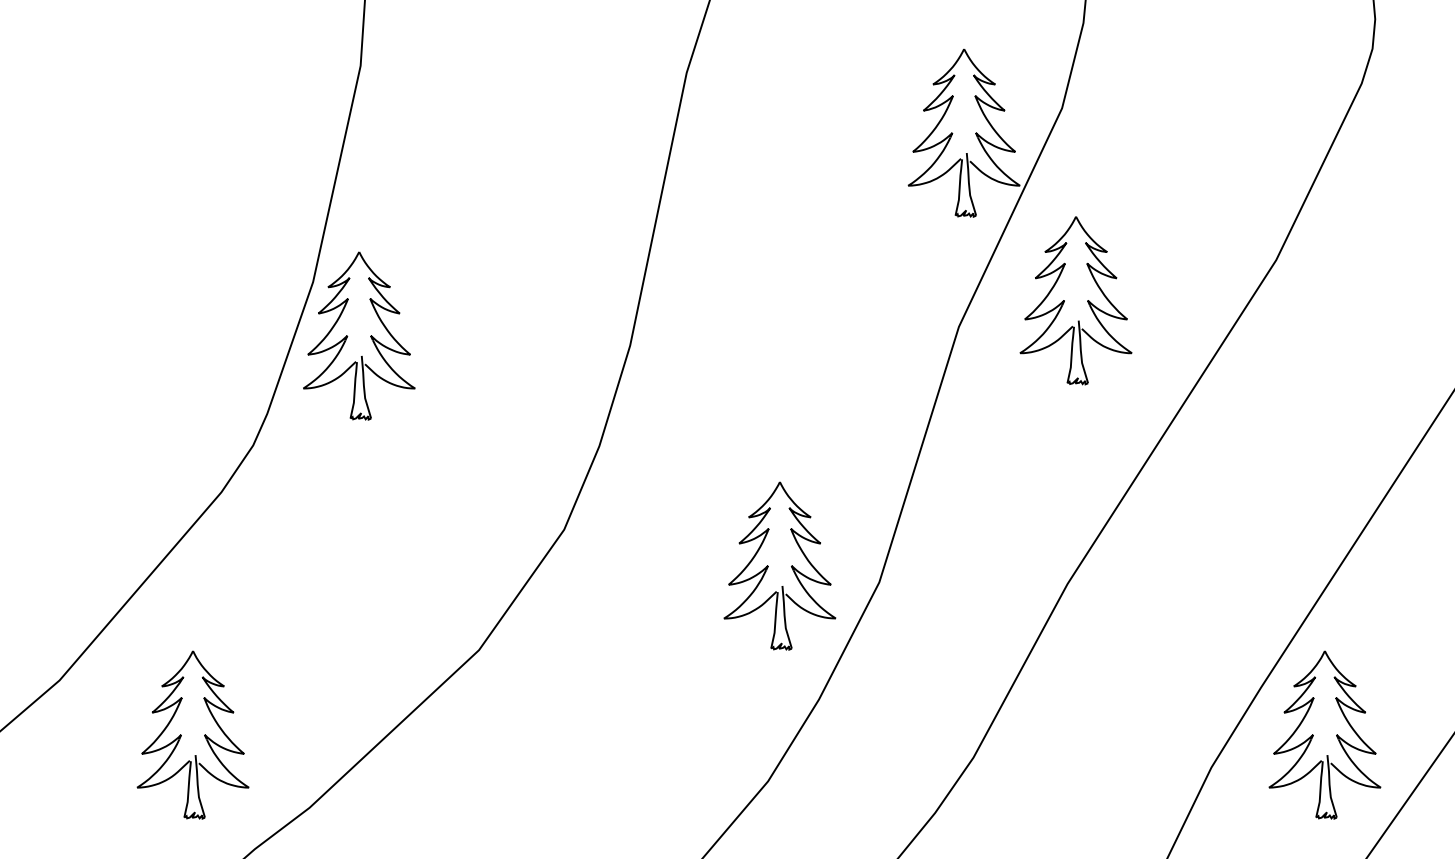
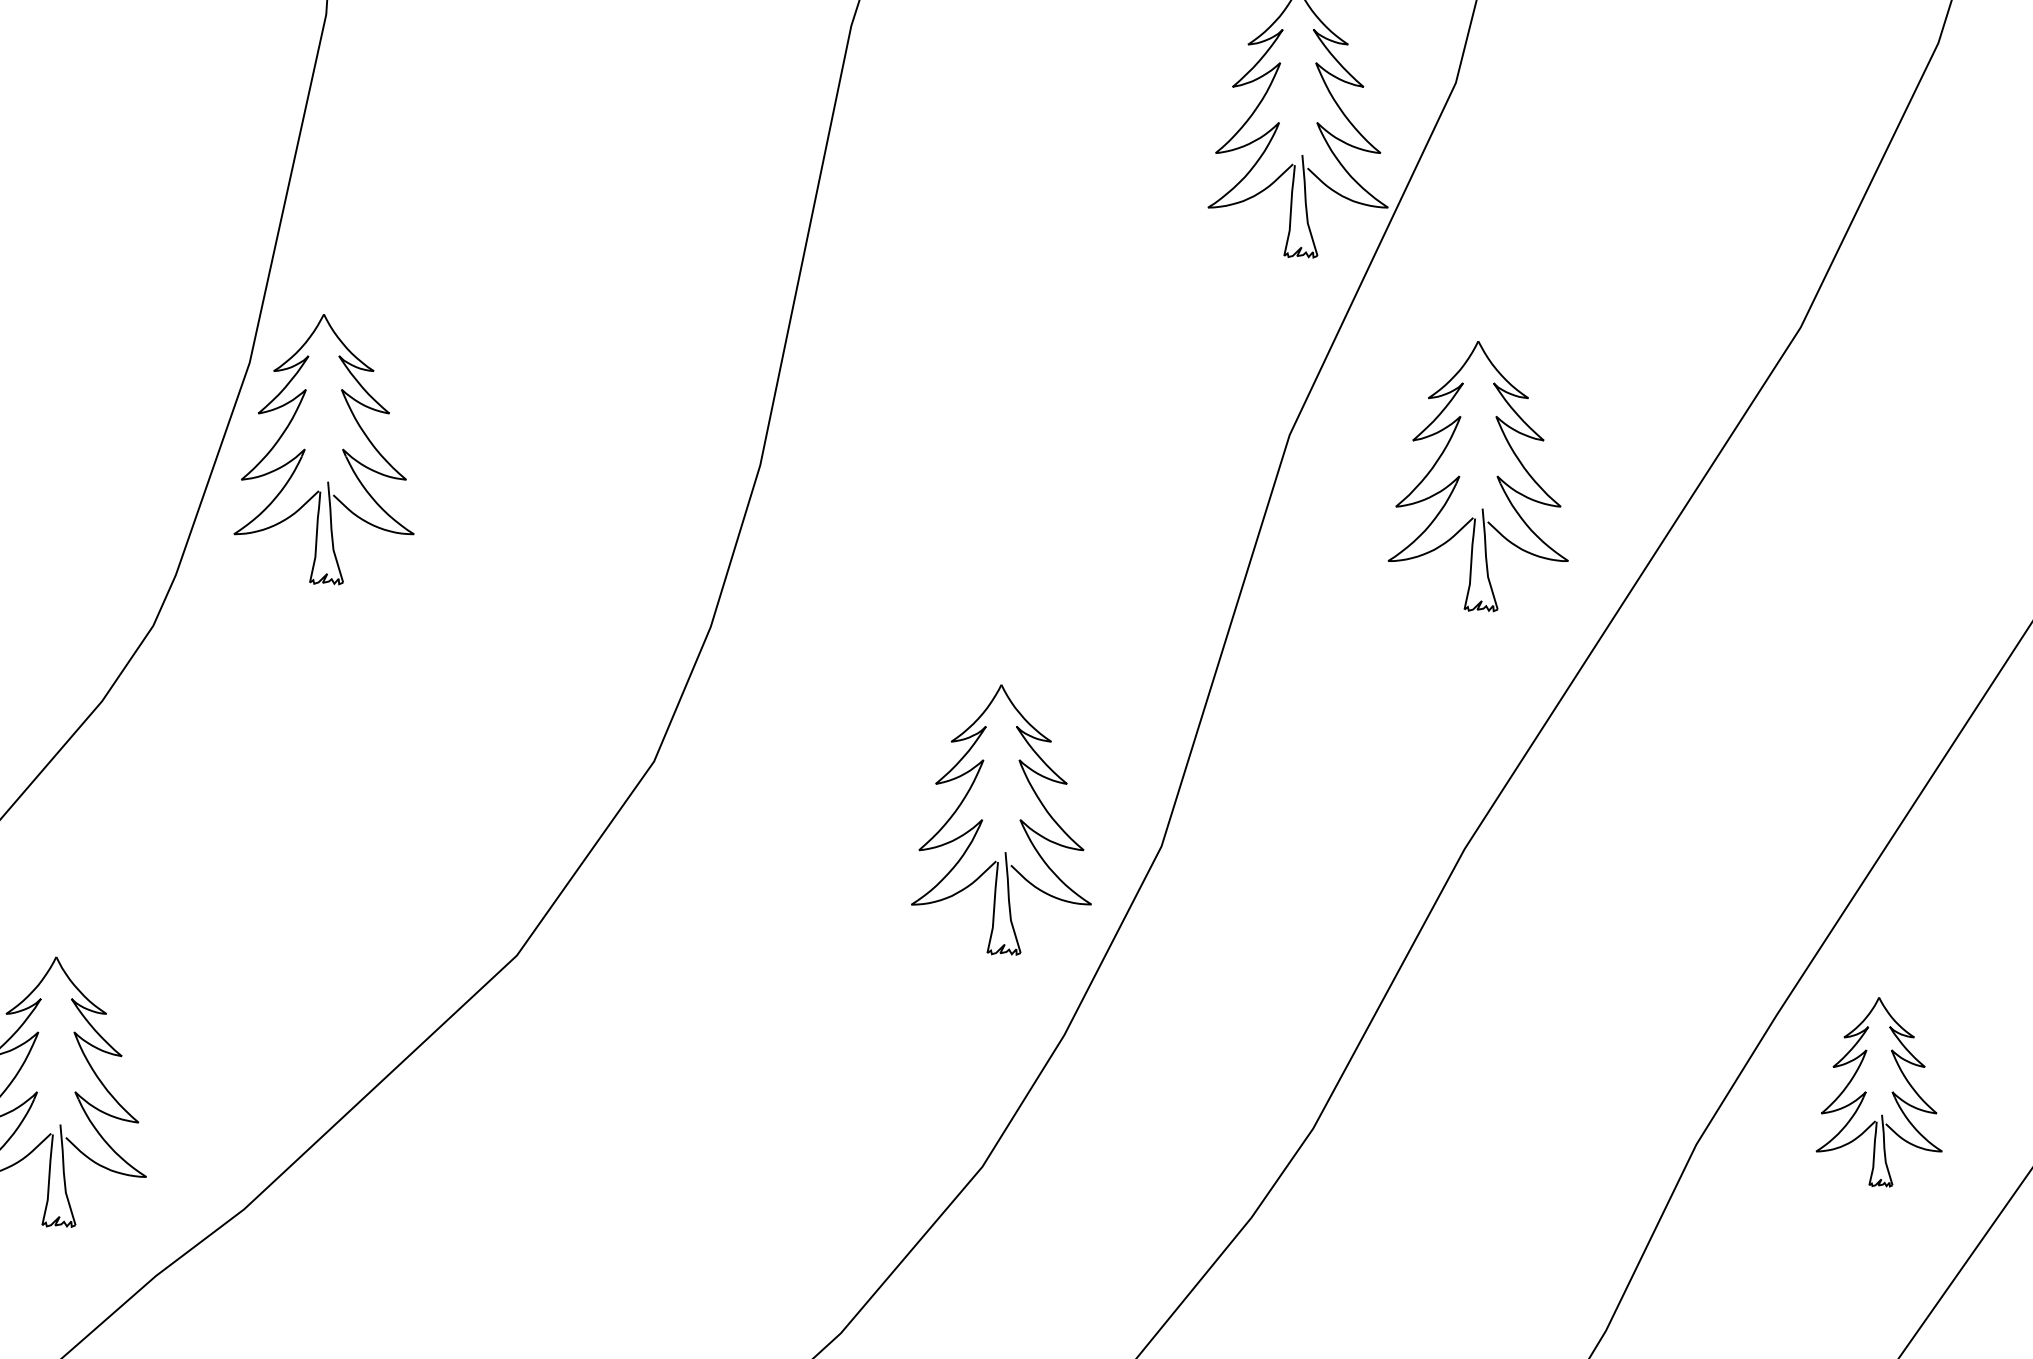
part: (1075, 300) -> (1477, 476), moved
part: (1324, 734) -> (1878, 1091), size x0.7

